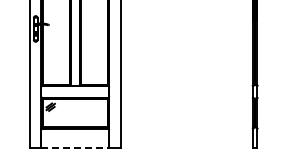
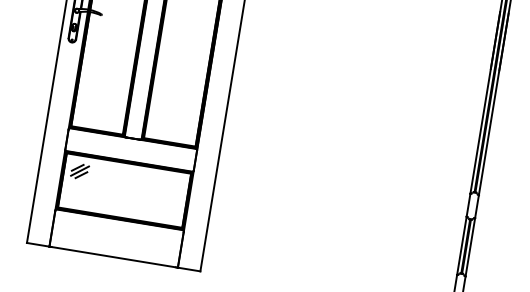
line: (75, 148) -> (114, 257), dashed -> solid

